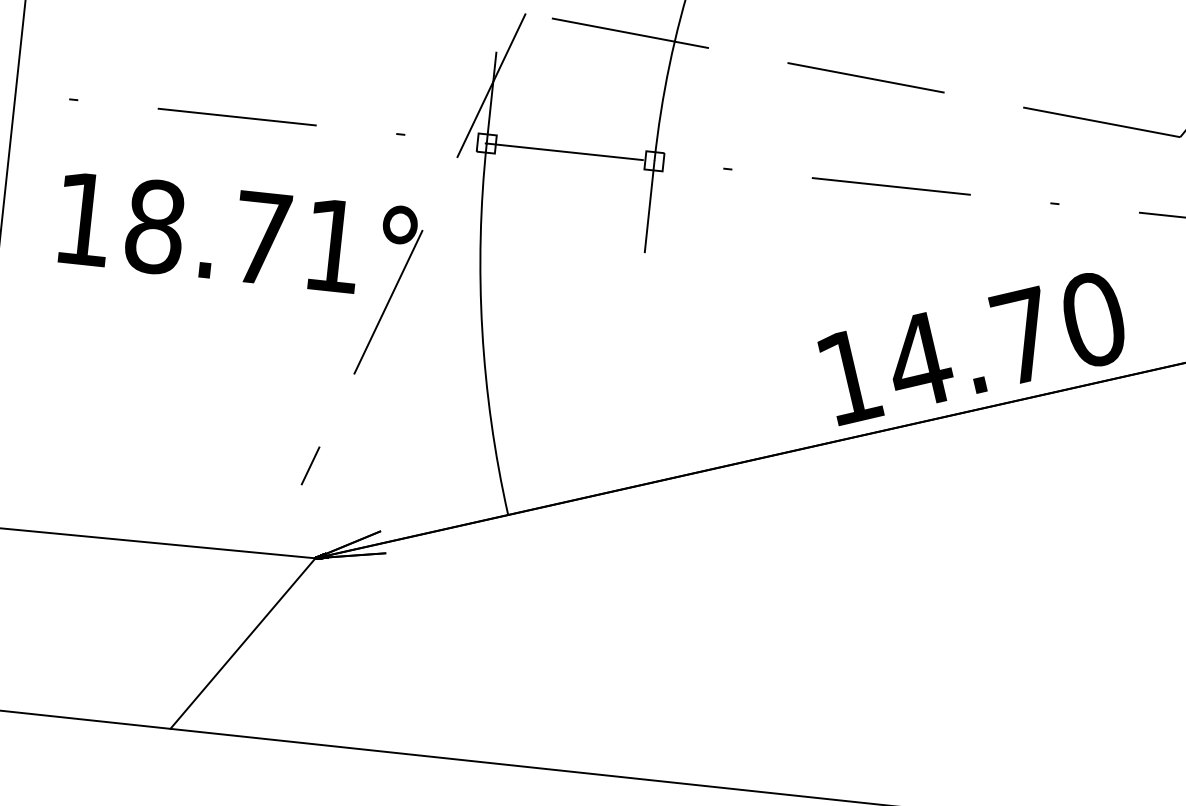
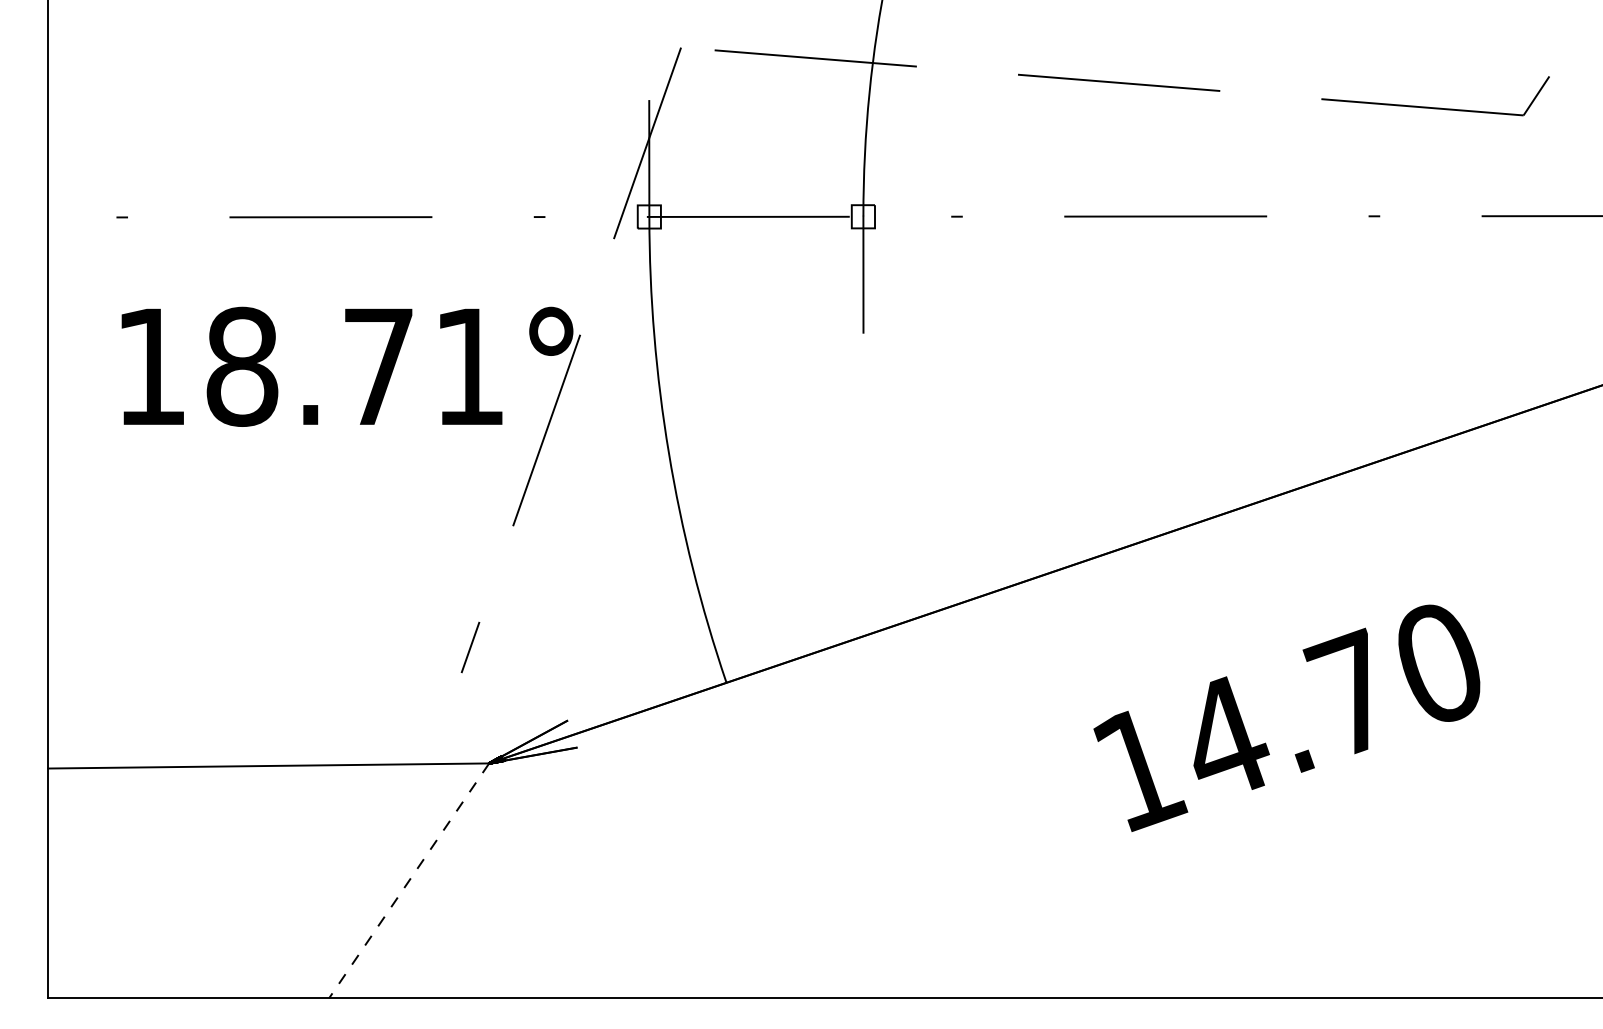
text: (969, 349) -> (1286, 717), moved
line: (242, 644) -> (408, 881), solid -> dashed

